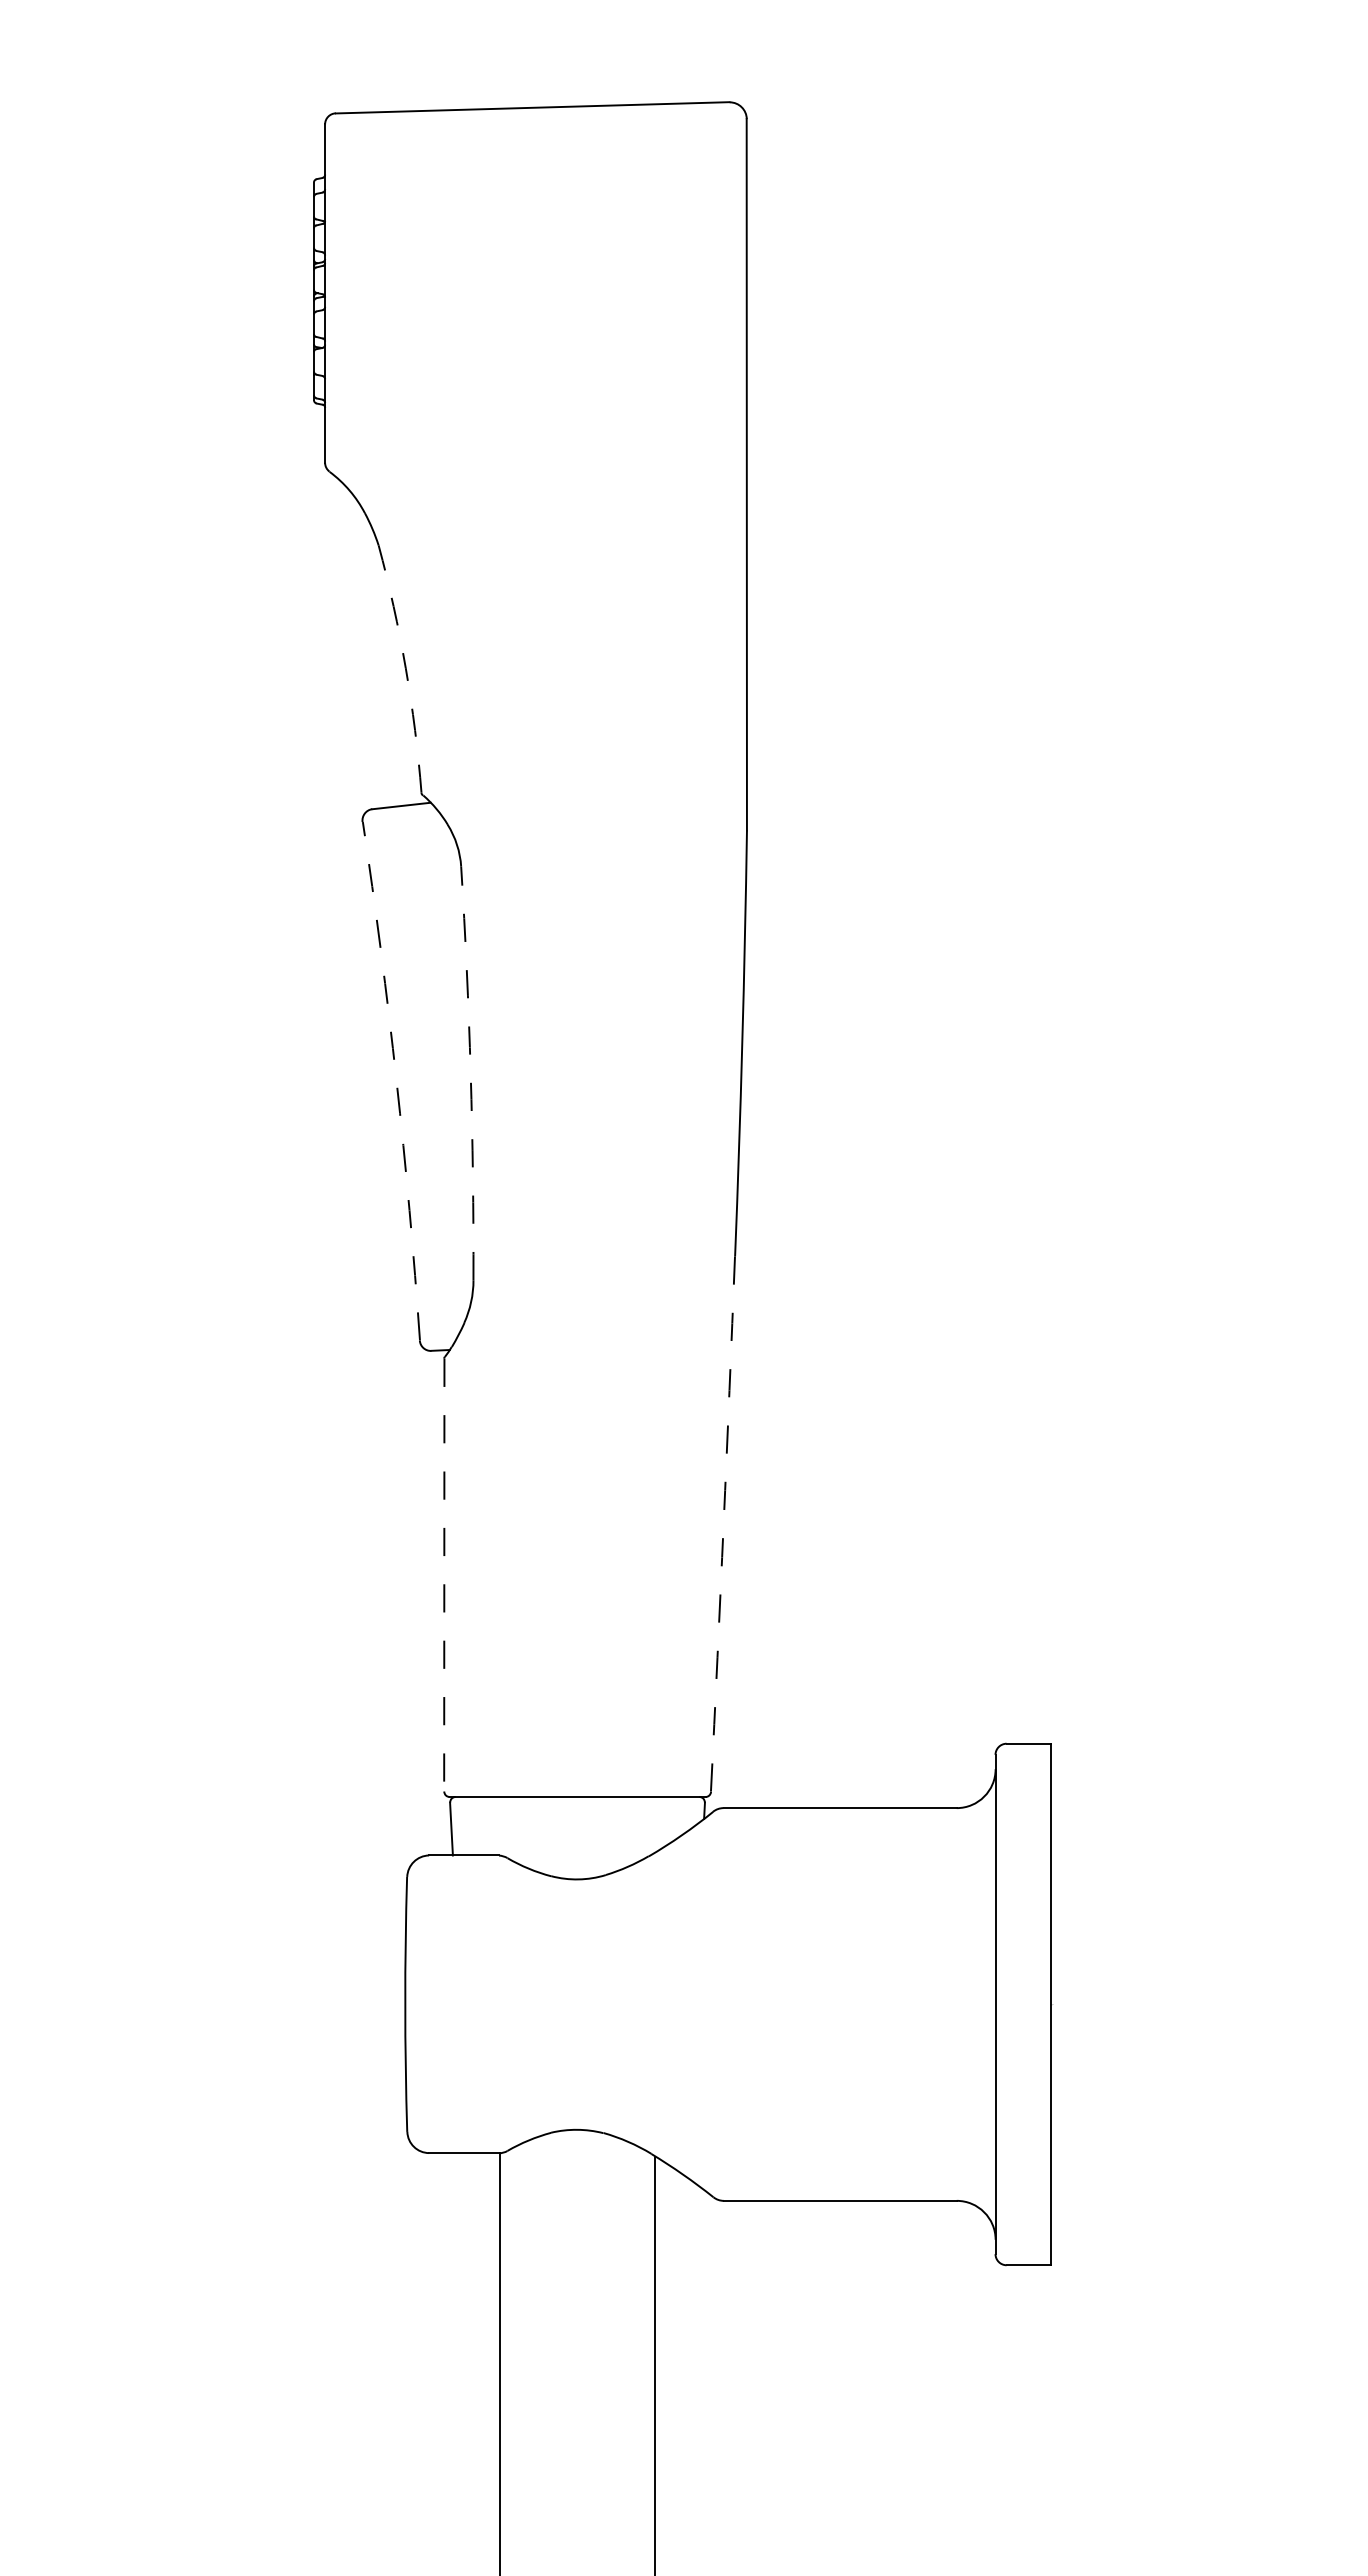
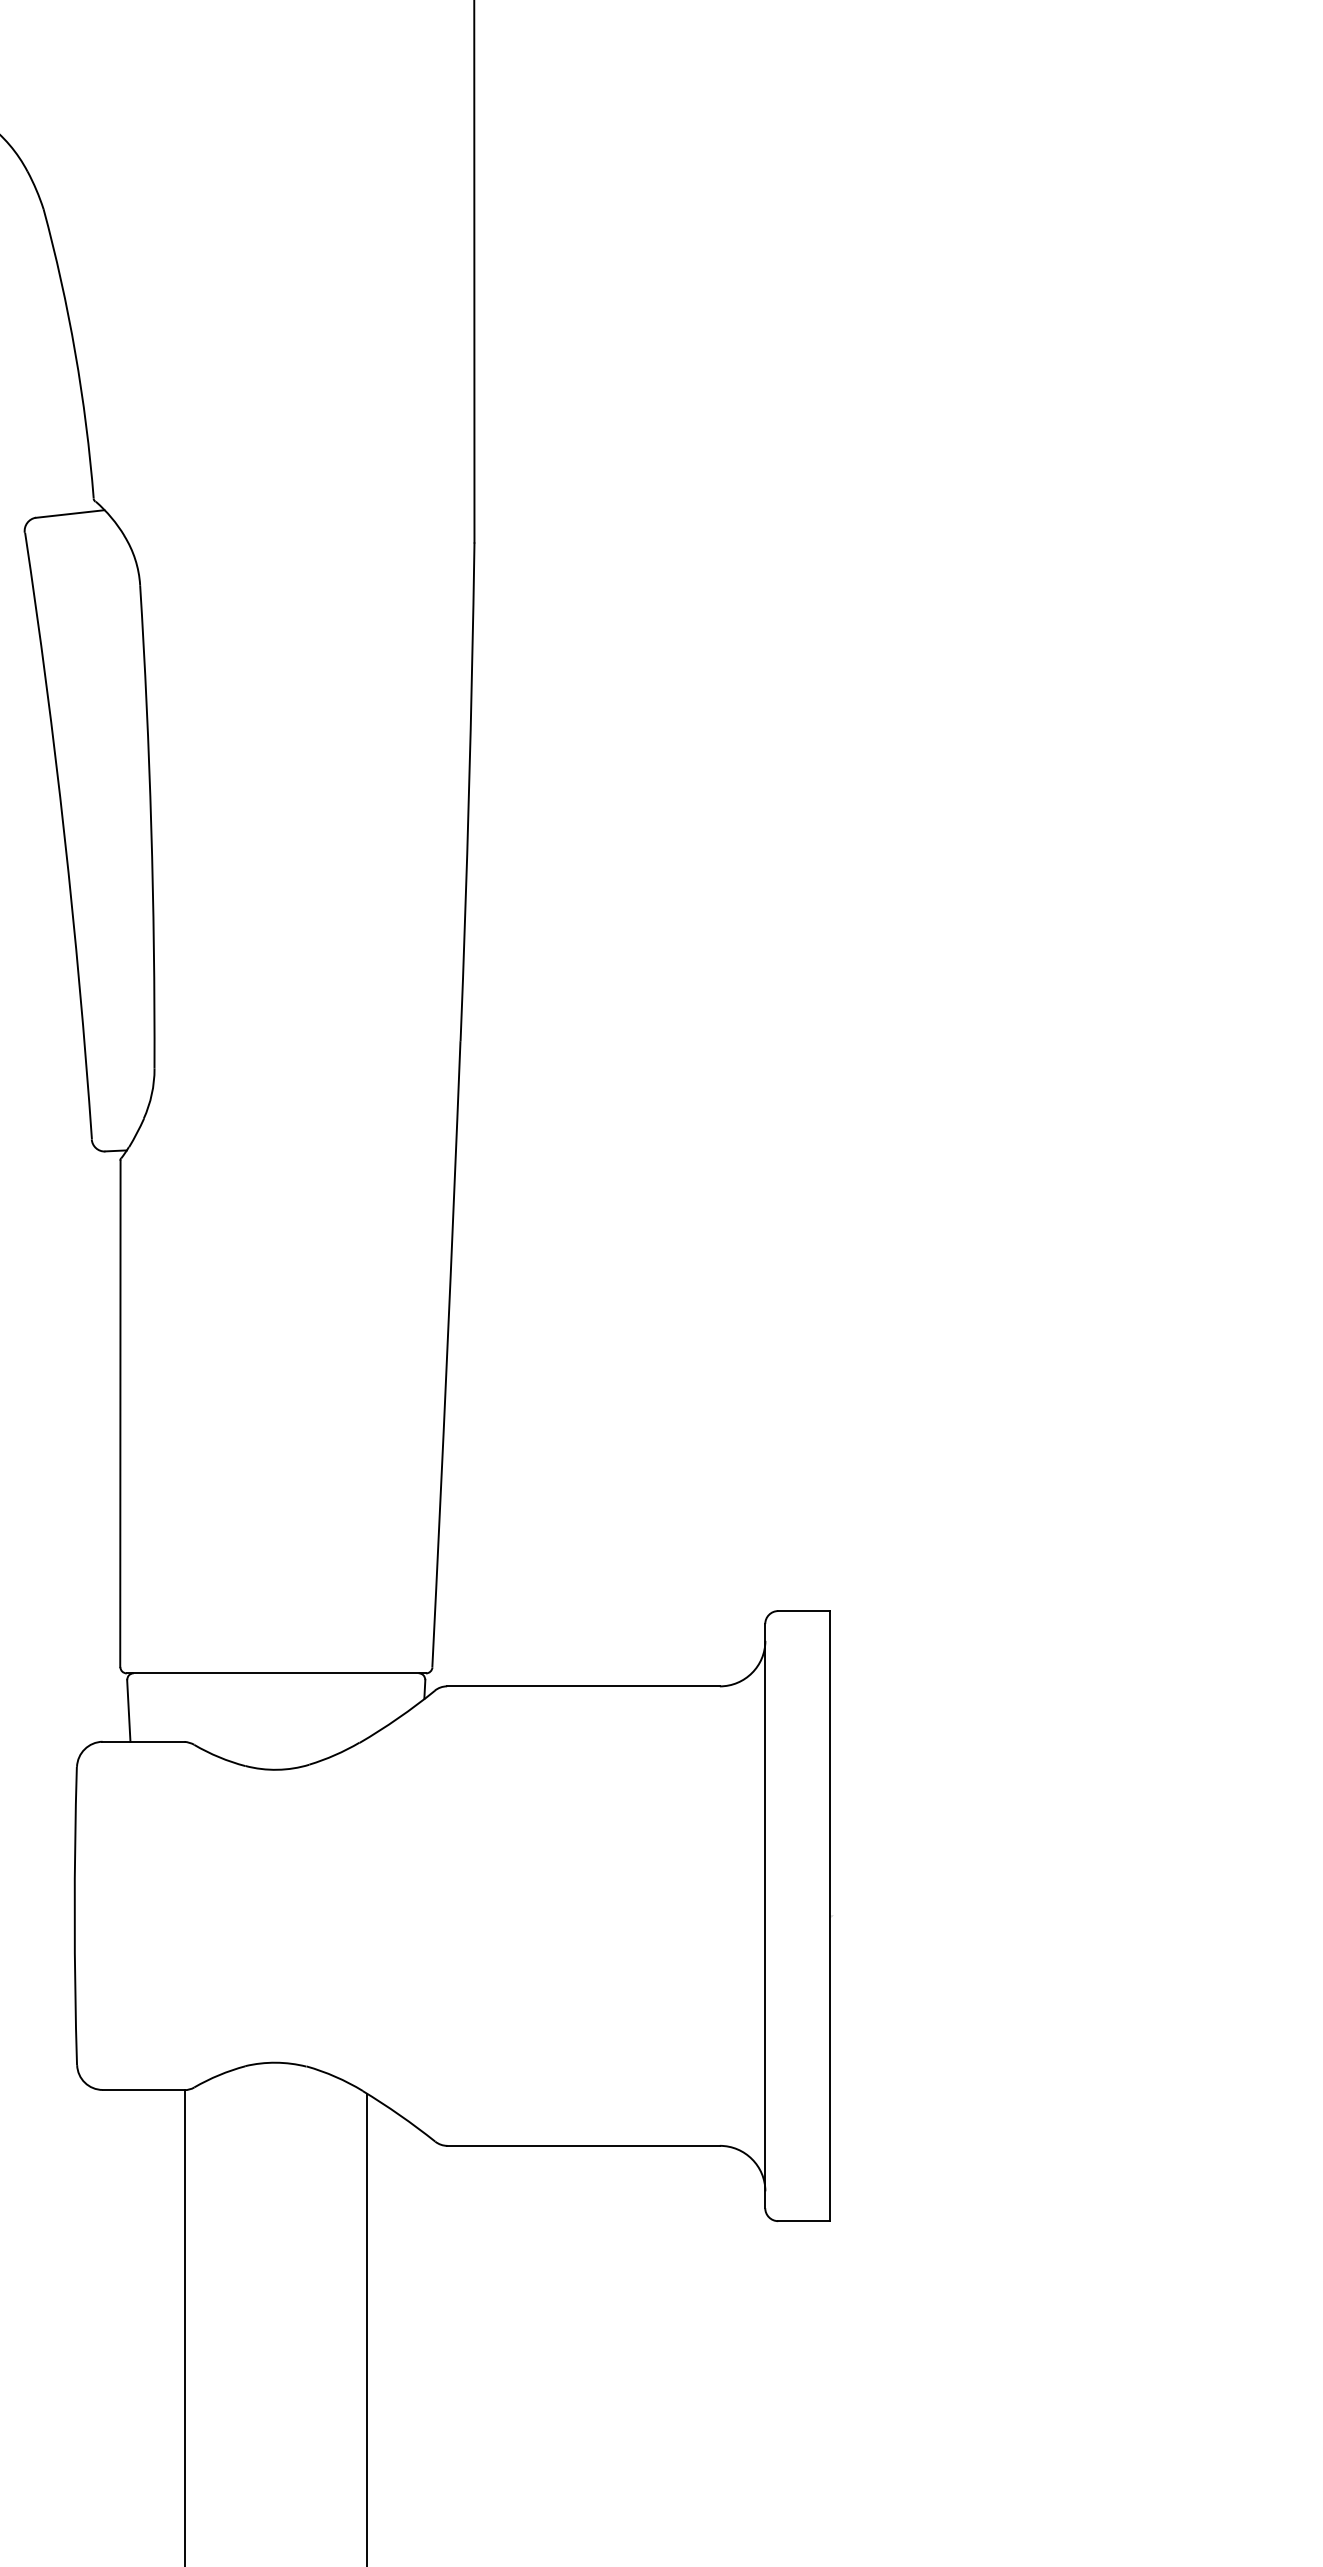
arc: (405, 668) -> (74, 353), dashed -> solid
arc: (470, 1073) -> (151, 826), dashed -> solid
arc: (396, 1080) -> (64, 835), dashed -> solid
arc: (723, 1524) -> (447, 1354), dashed -> solid
line: (444, 1575) -> (120, 1414), dashed -> solid

